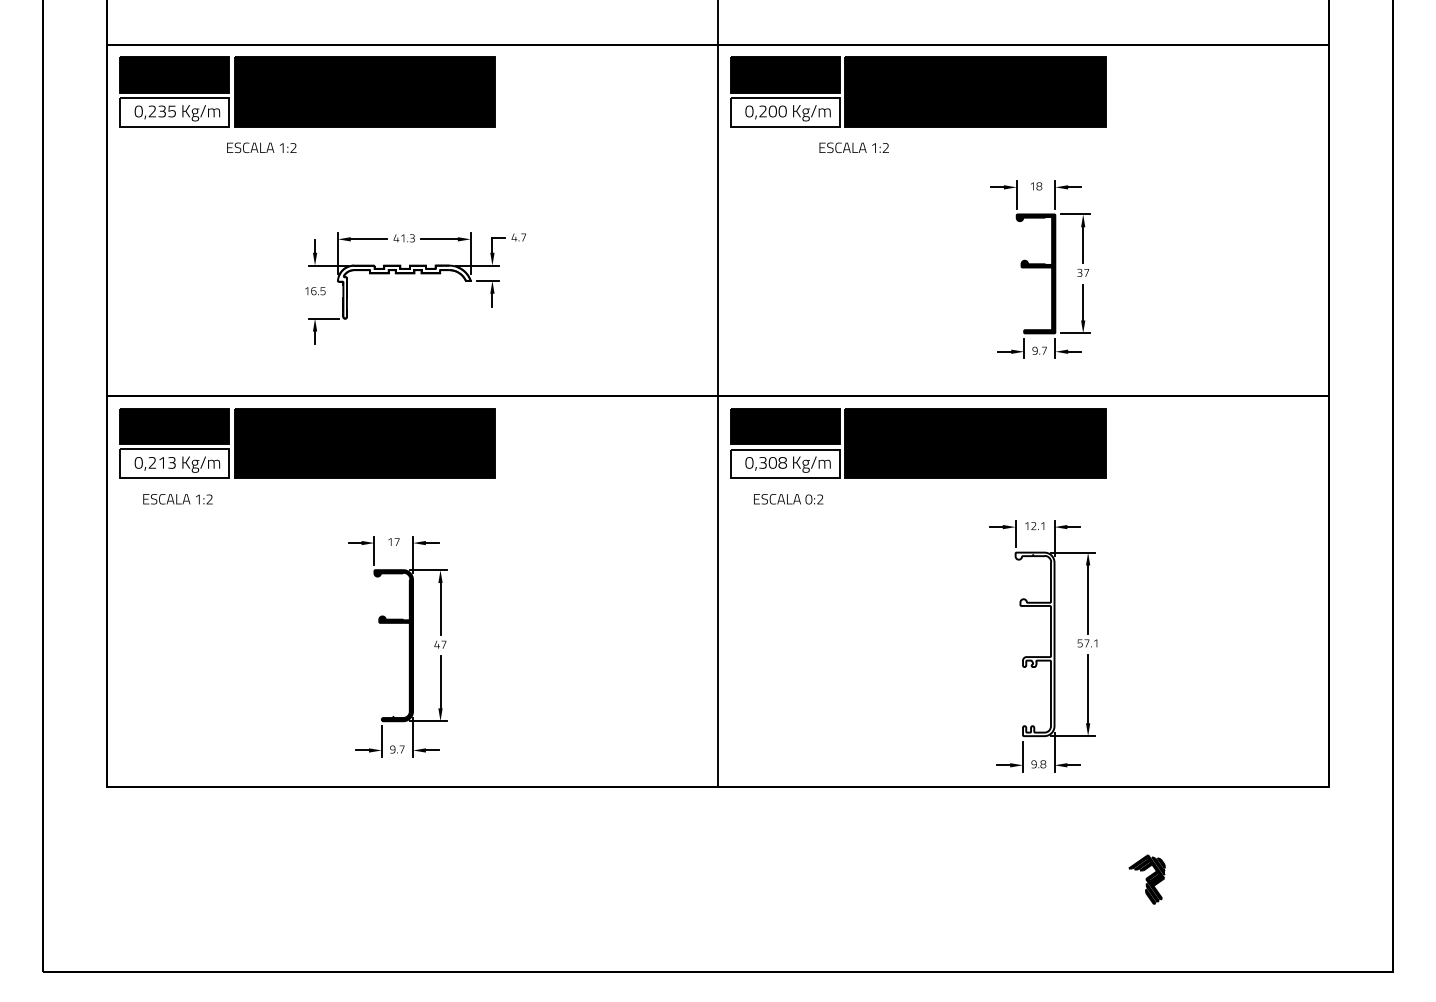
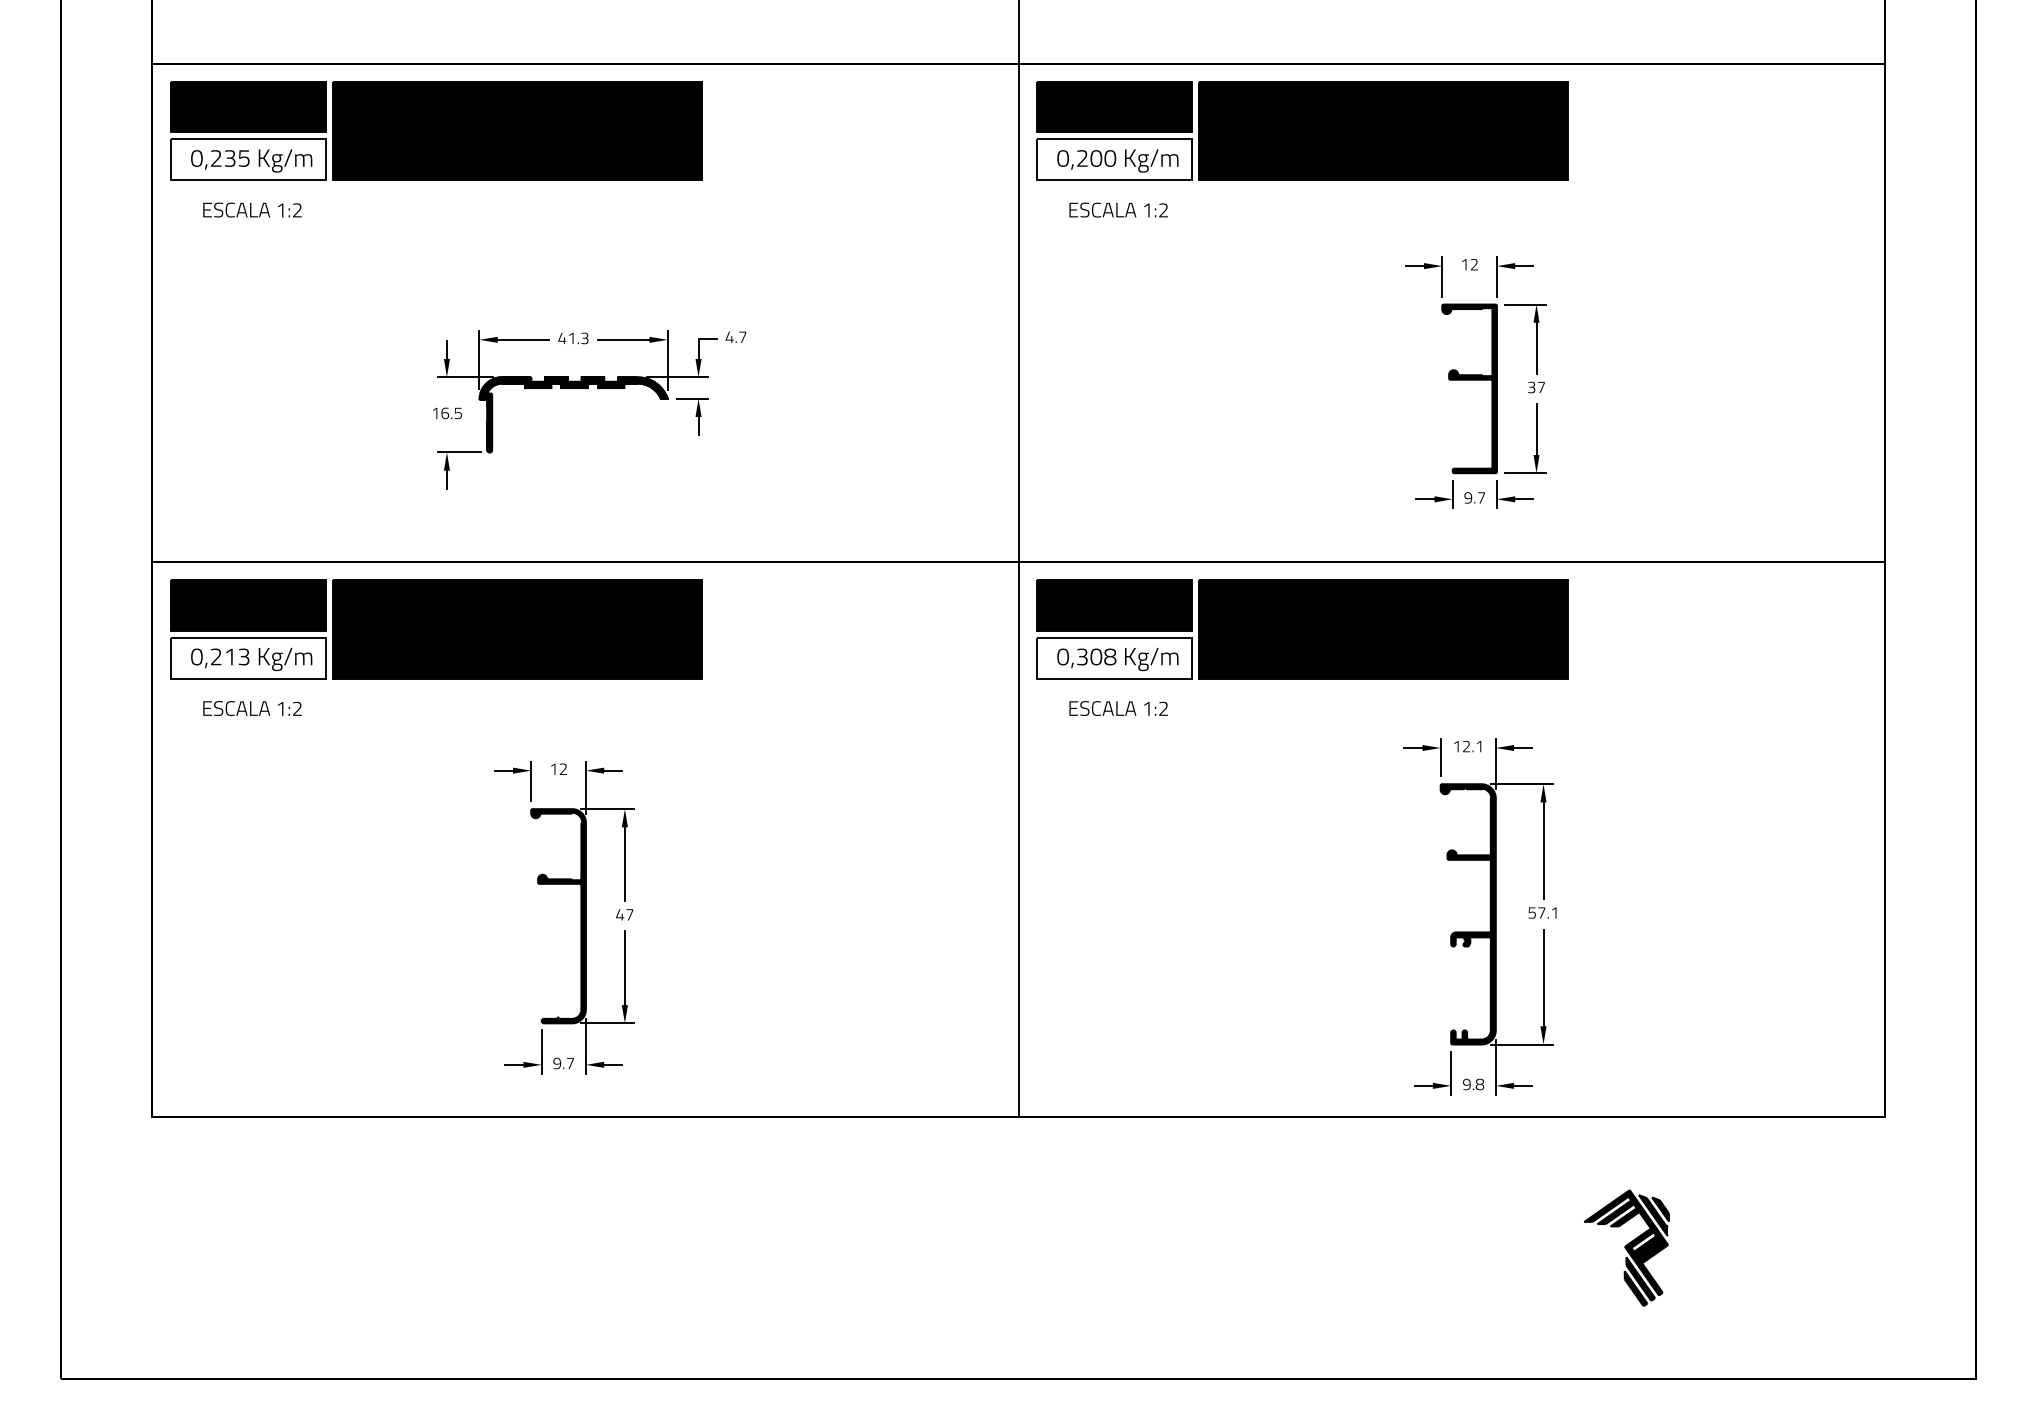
text: (261, 147) -> (252, 209), moved
text: (854, 147) -> (1118, 209), moved
text: (1039, 186) -> (1474, 264), 18 -> 12
fill: (404, 291) -> (573, 414), added
text: (808, 499) -> (1147, 708), 0:2 -> 1:2
text: (396, 541) -> (562, 768), 17 -> 12
fill: (1034, 644) -> (1467, 914), added
part: (1146, 879) -> (1626, 1247), size x1.67

